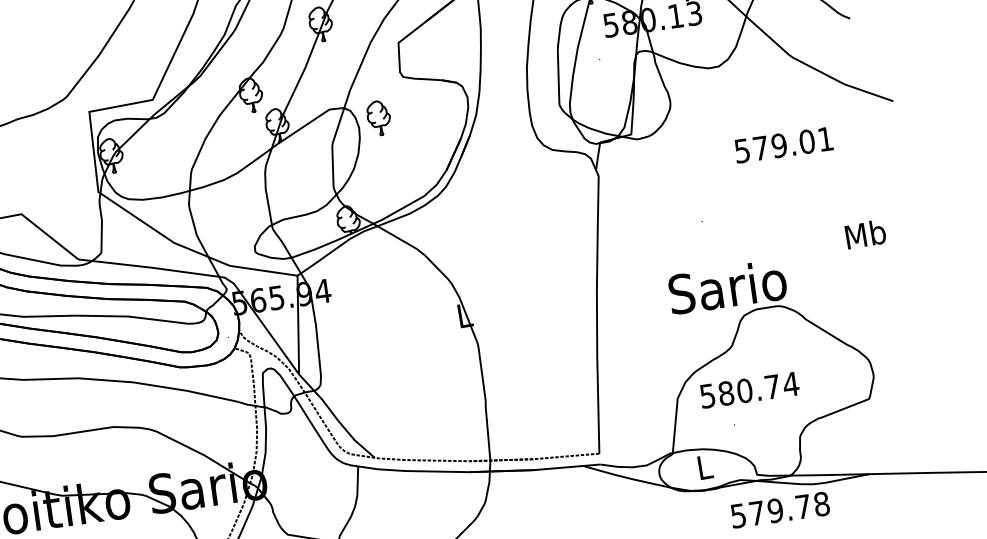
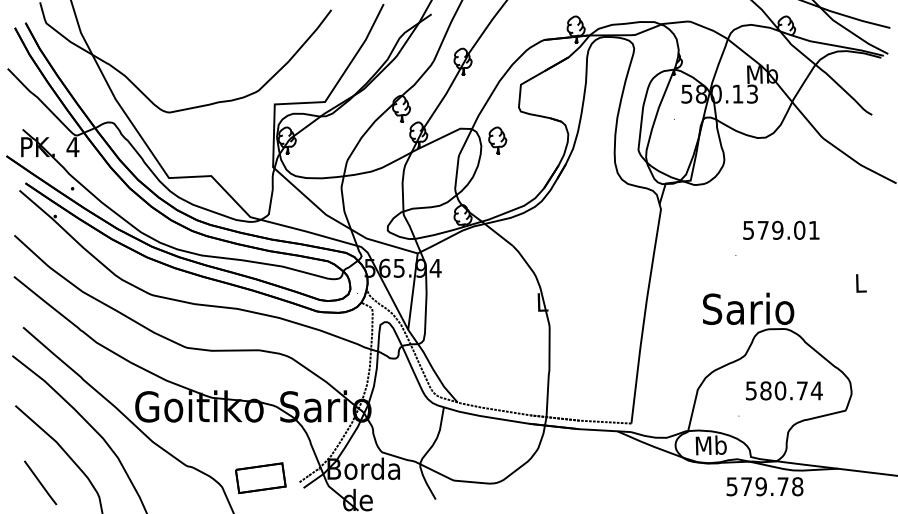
text: (783, 143) -> (781, 229), moved
text: (865, 233) -> (860, 282), Mb -> L
text: (749, 389) -> (784, 390), moved
text: (703, 467) -> (710, 445), L -> Mb

